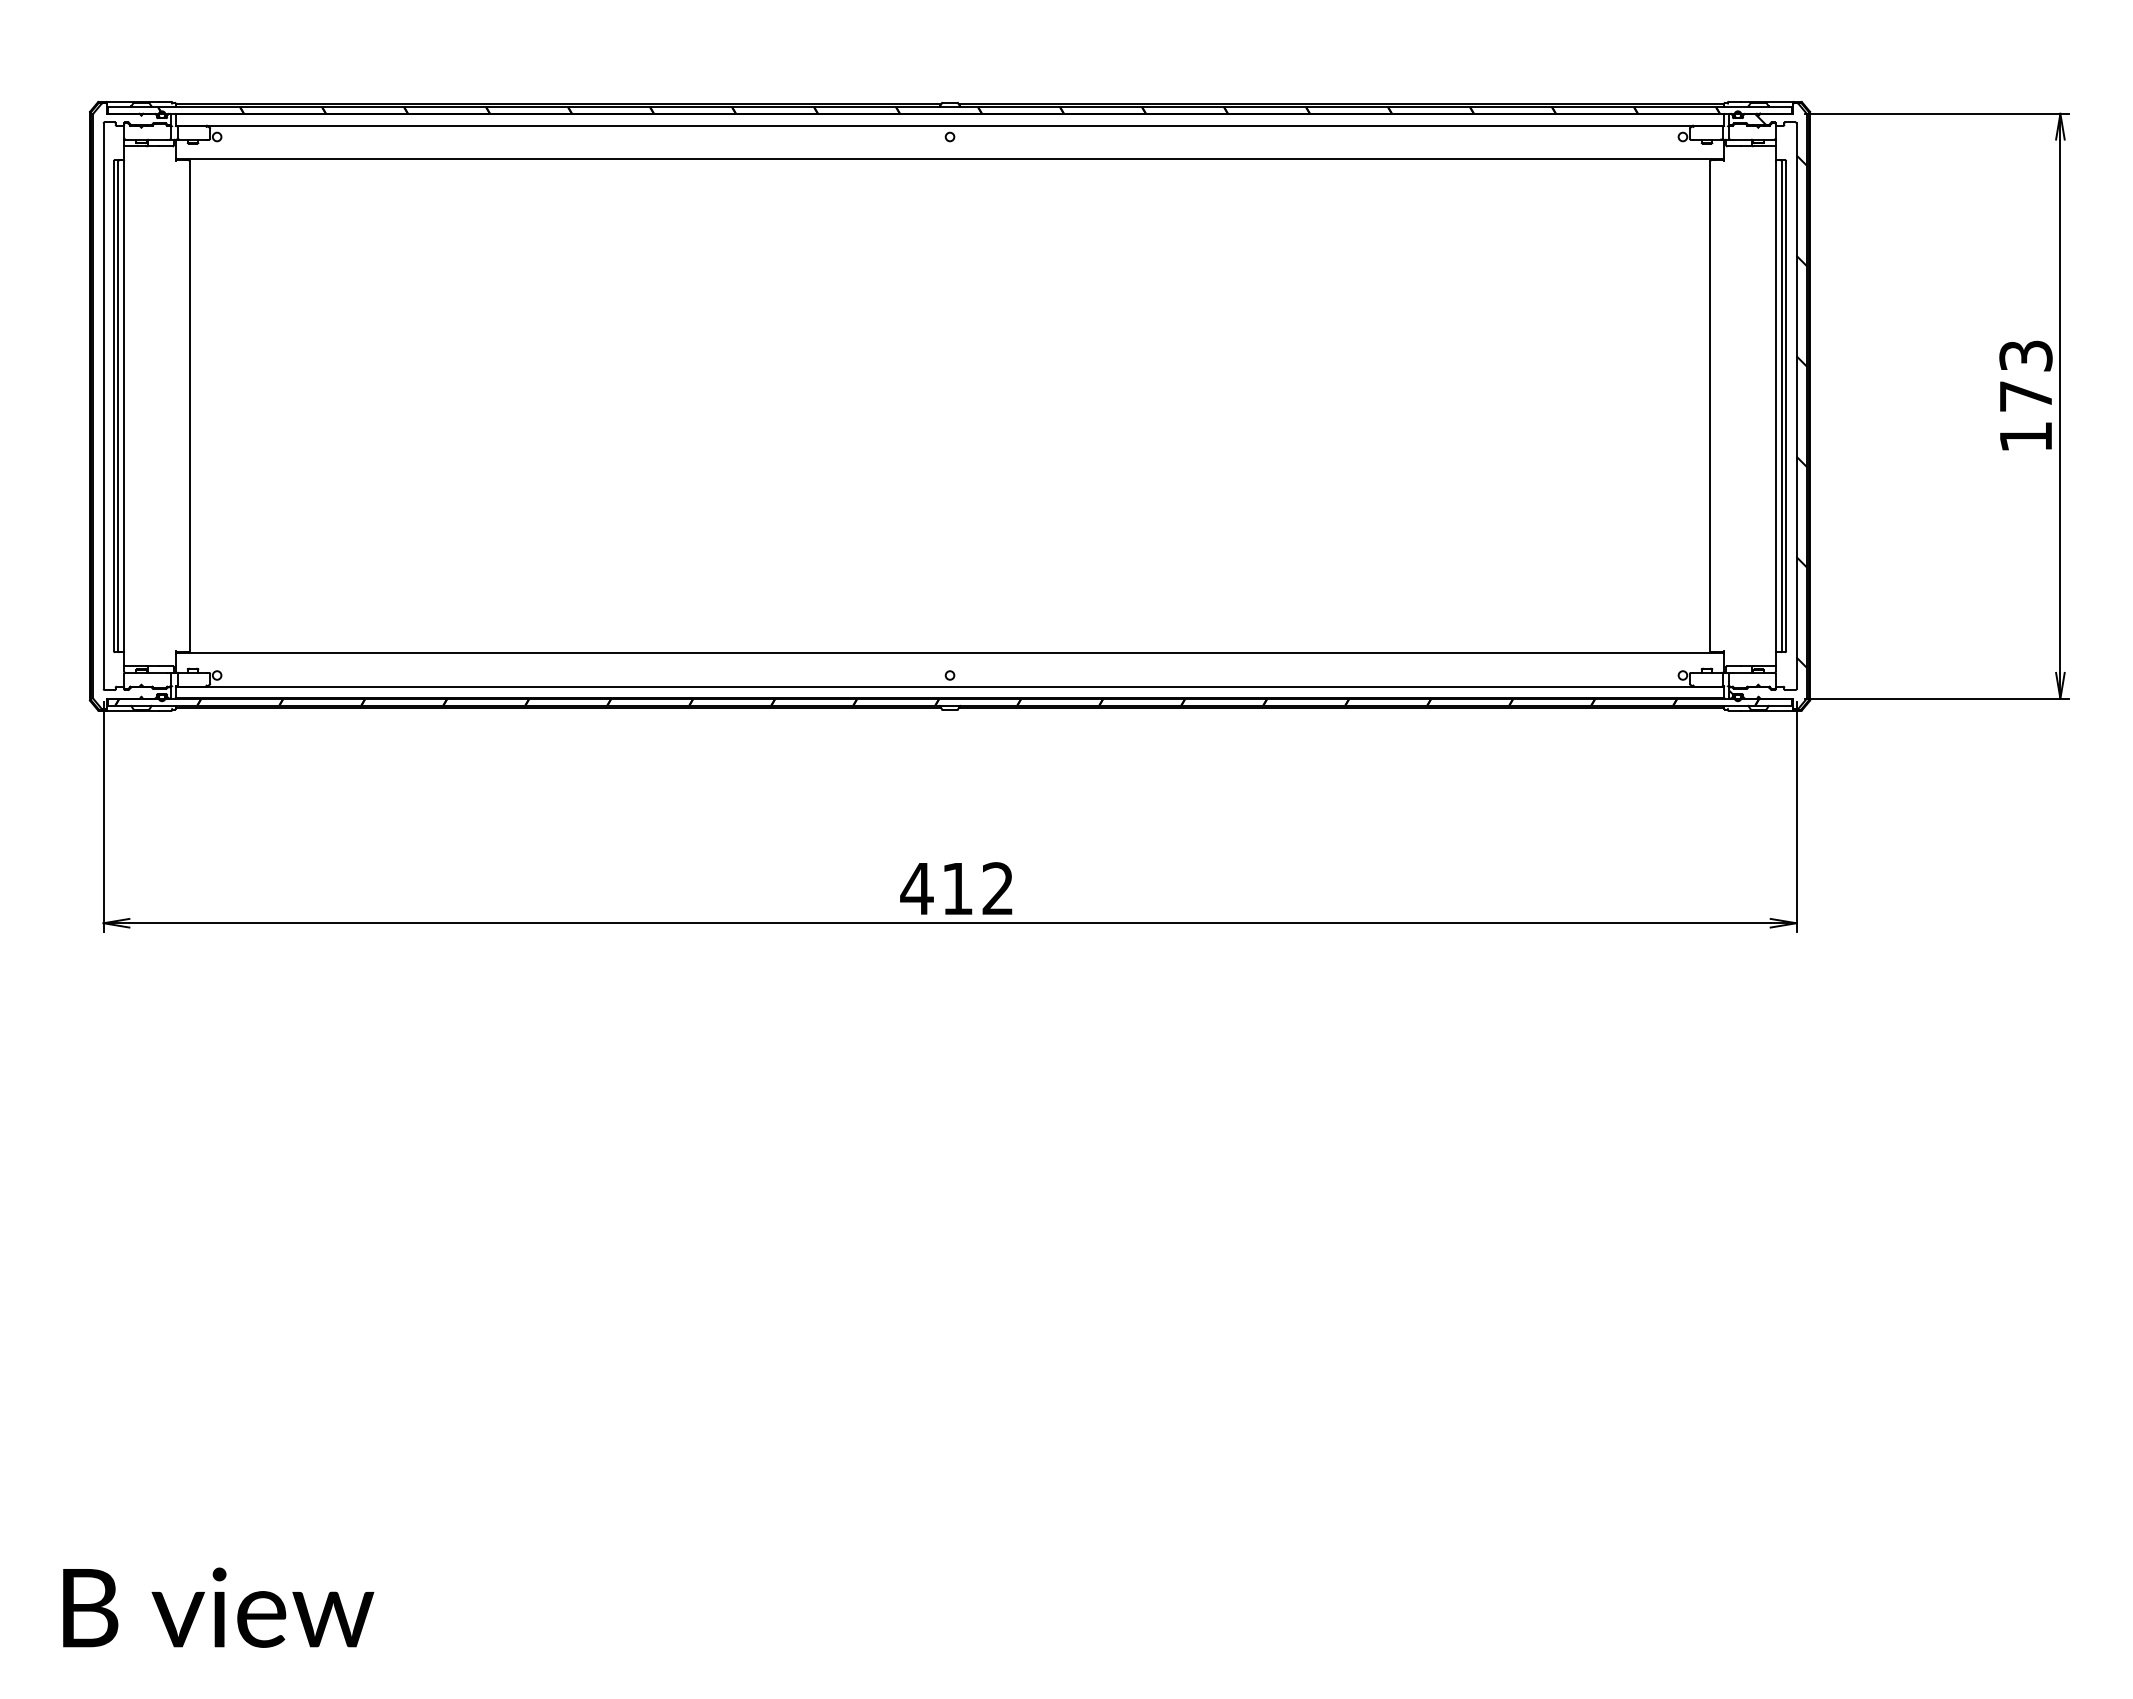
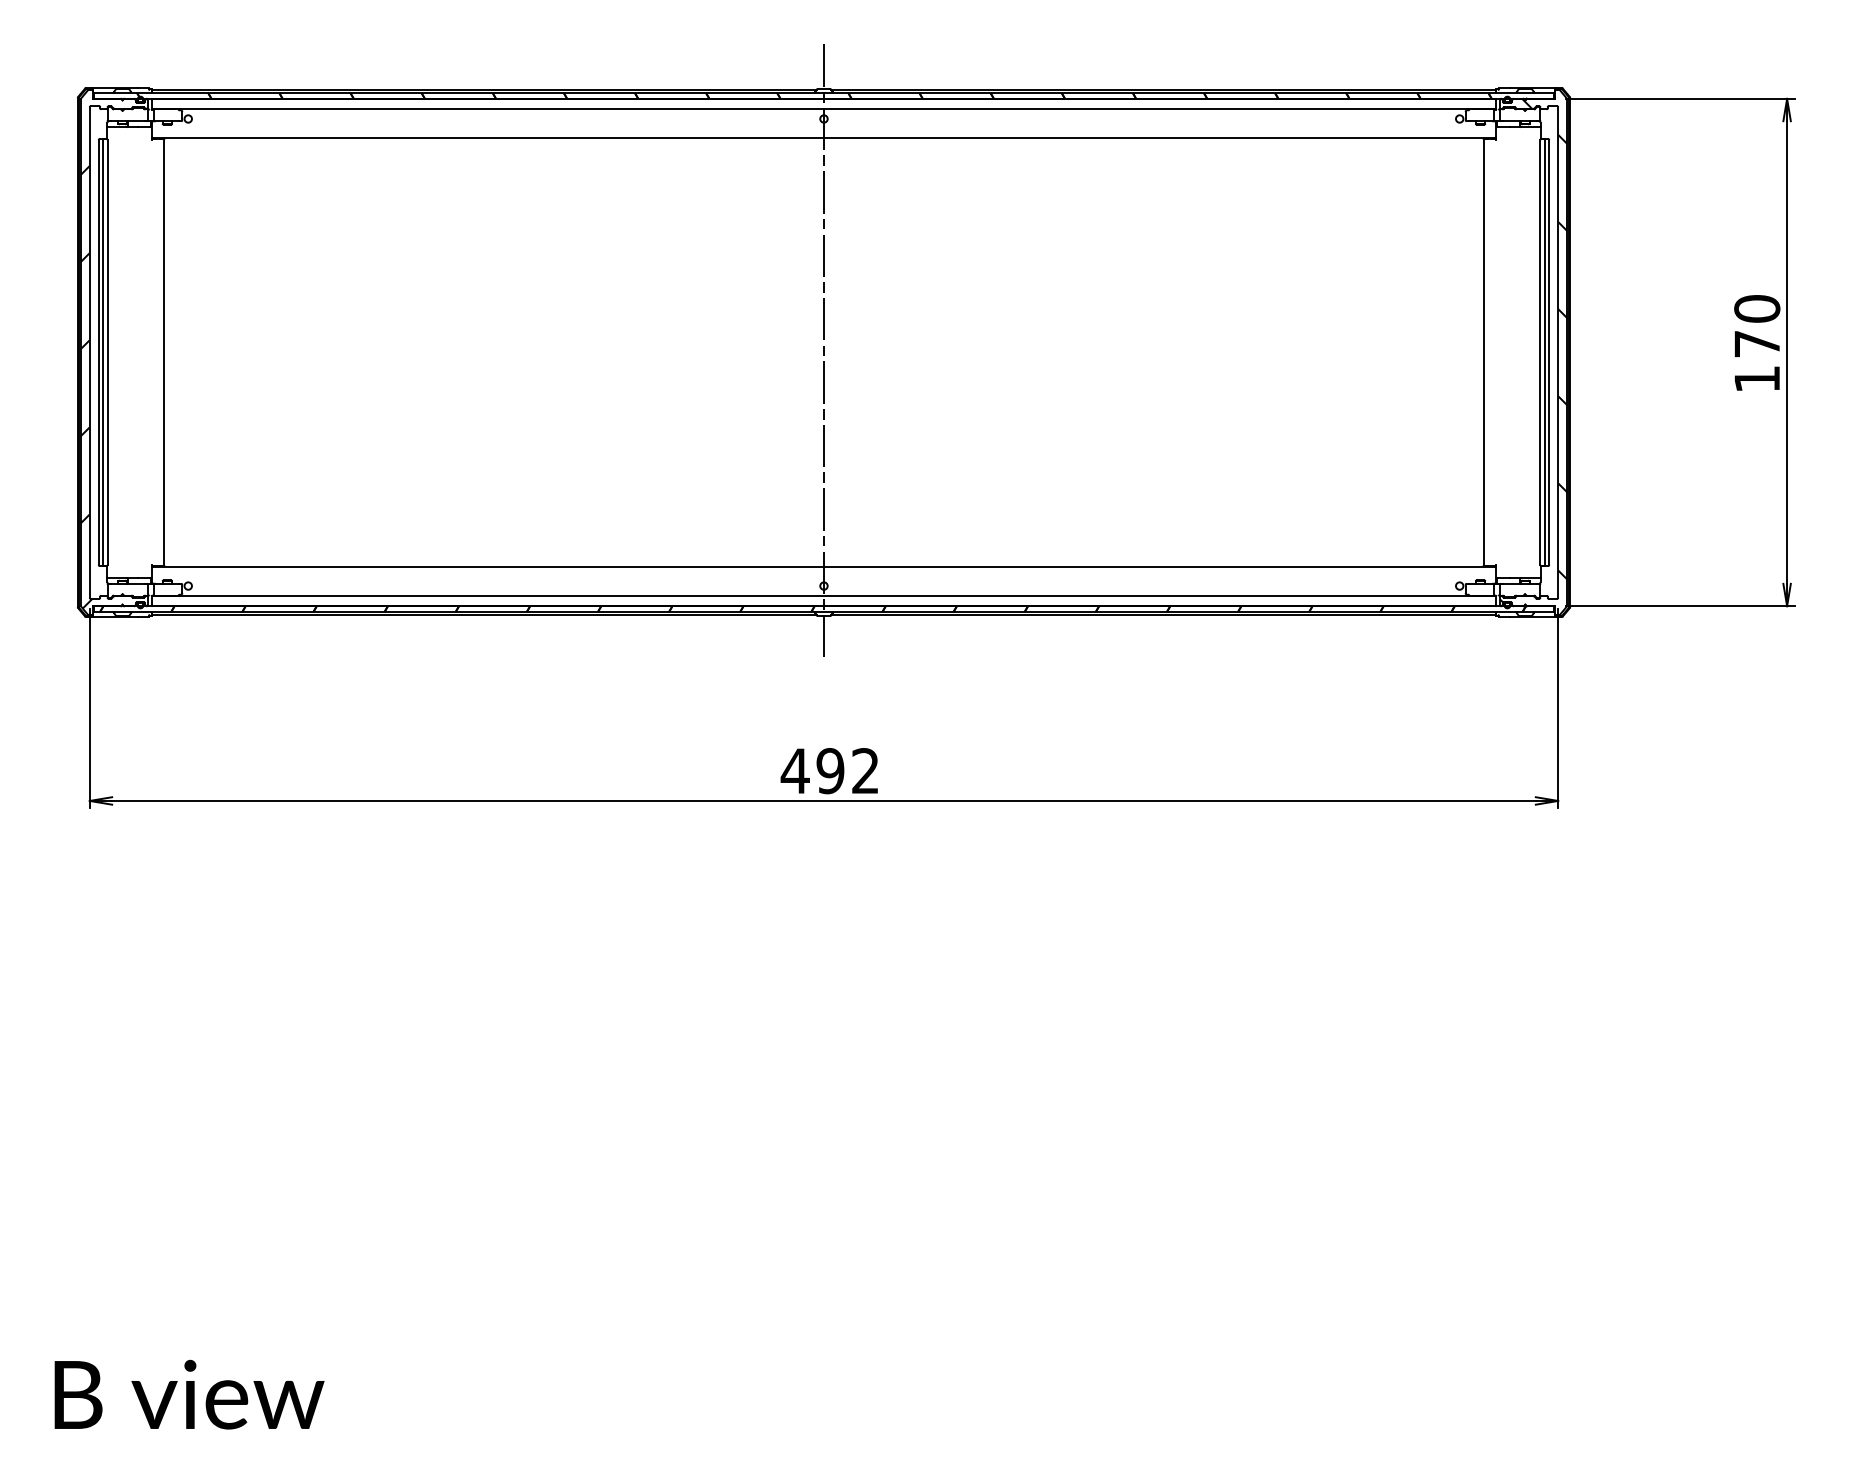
text: (2025, 355) -> (1756, 308), 173 -> 170
line: (950, 406) -> (824, 352), added
hatch: (131, 412) -> (113, 357), added
text: (957, 888) -> (830, 770), 412 -> 492

